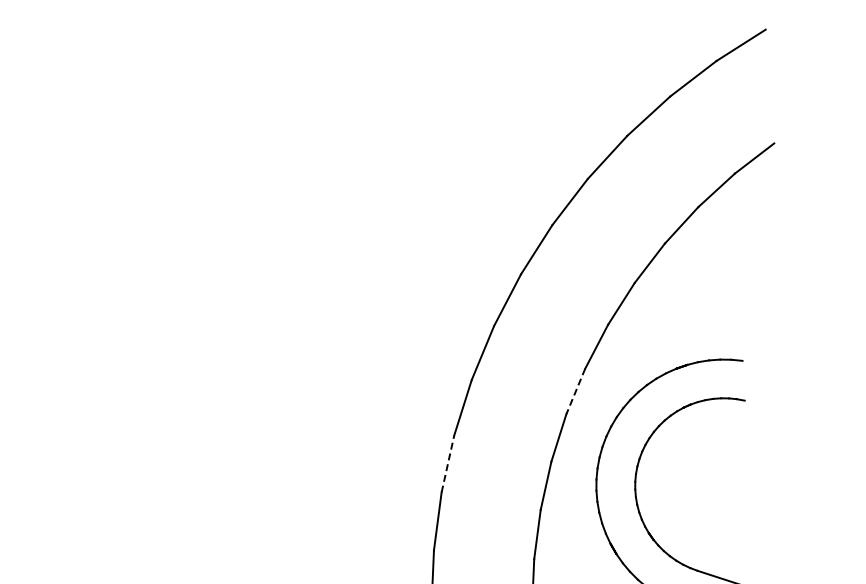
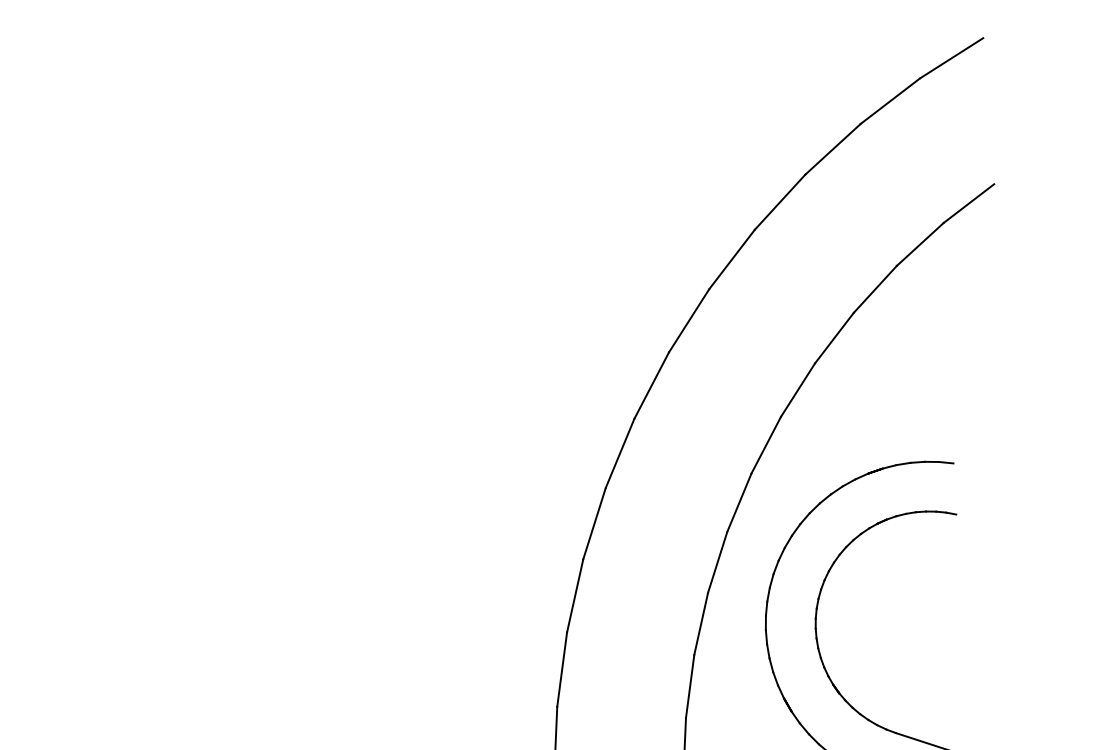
line: (575, 391) -> (738, 502), dashed -> solid
line: (448, 463) -> (575, 595), dashed -> solid

